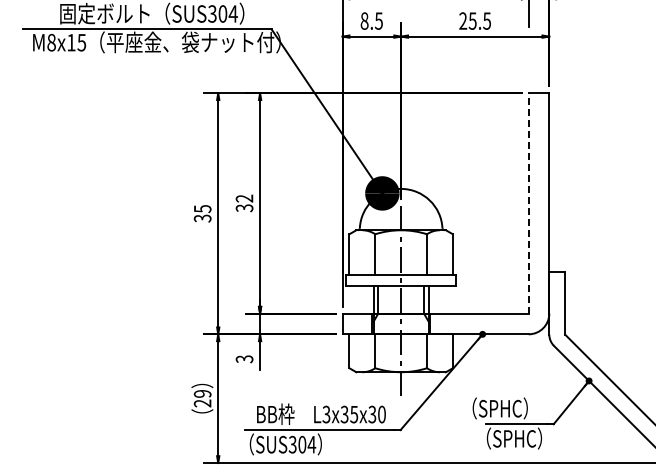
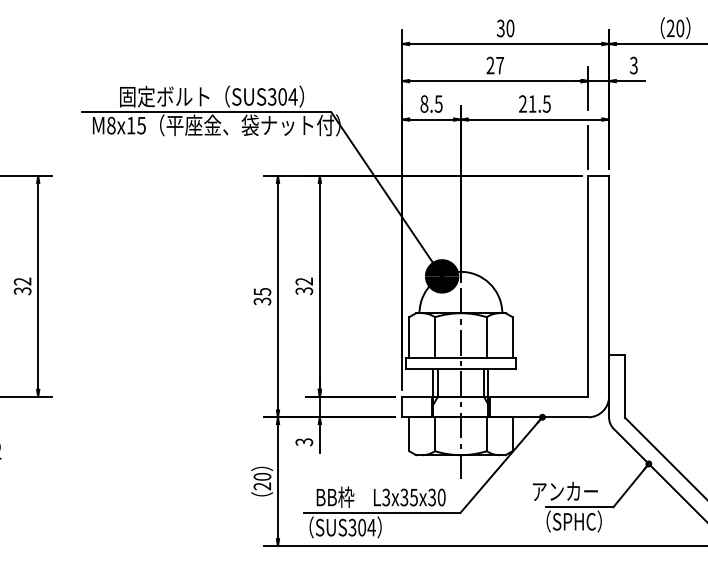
text: (472, 20) -> (532, 103), 25.5 -> 21.5
line: (528, 64) -> (588, 147), added
line: (528, 202) -> (588, 285), dashed -> solid
text: (202, 393) -> (262, 476), 29 -> 20
text: (504, 408) -> (564, 491), （SPHC） -> アンカー

